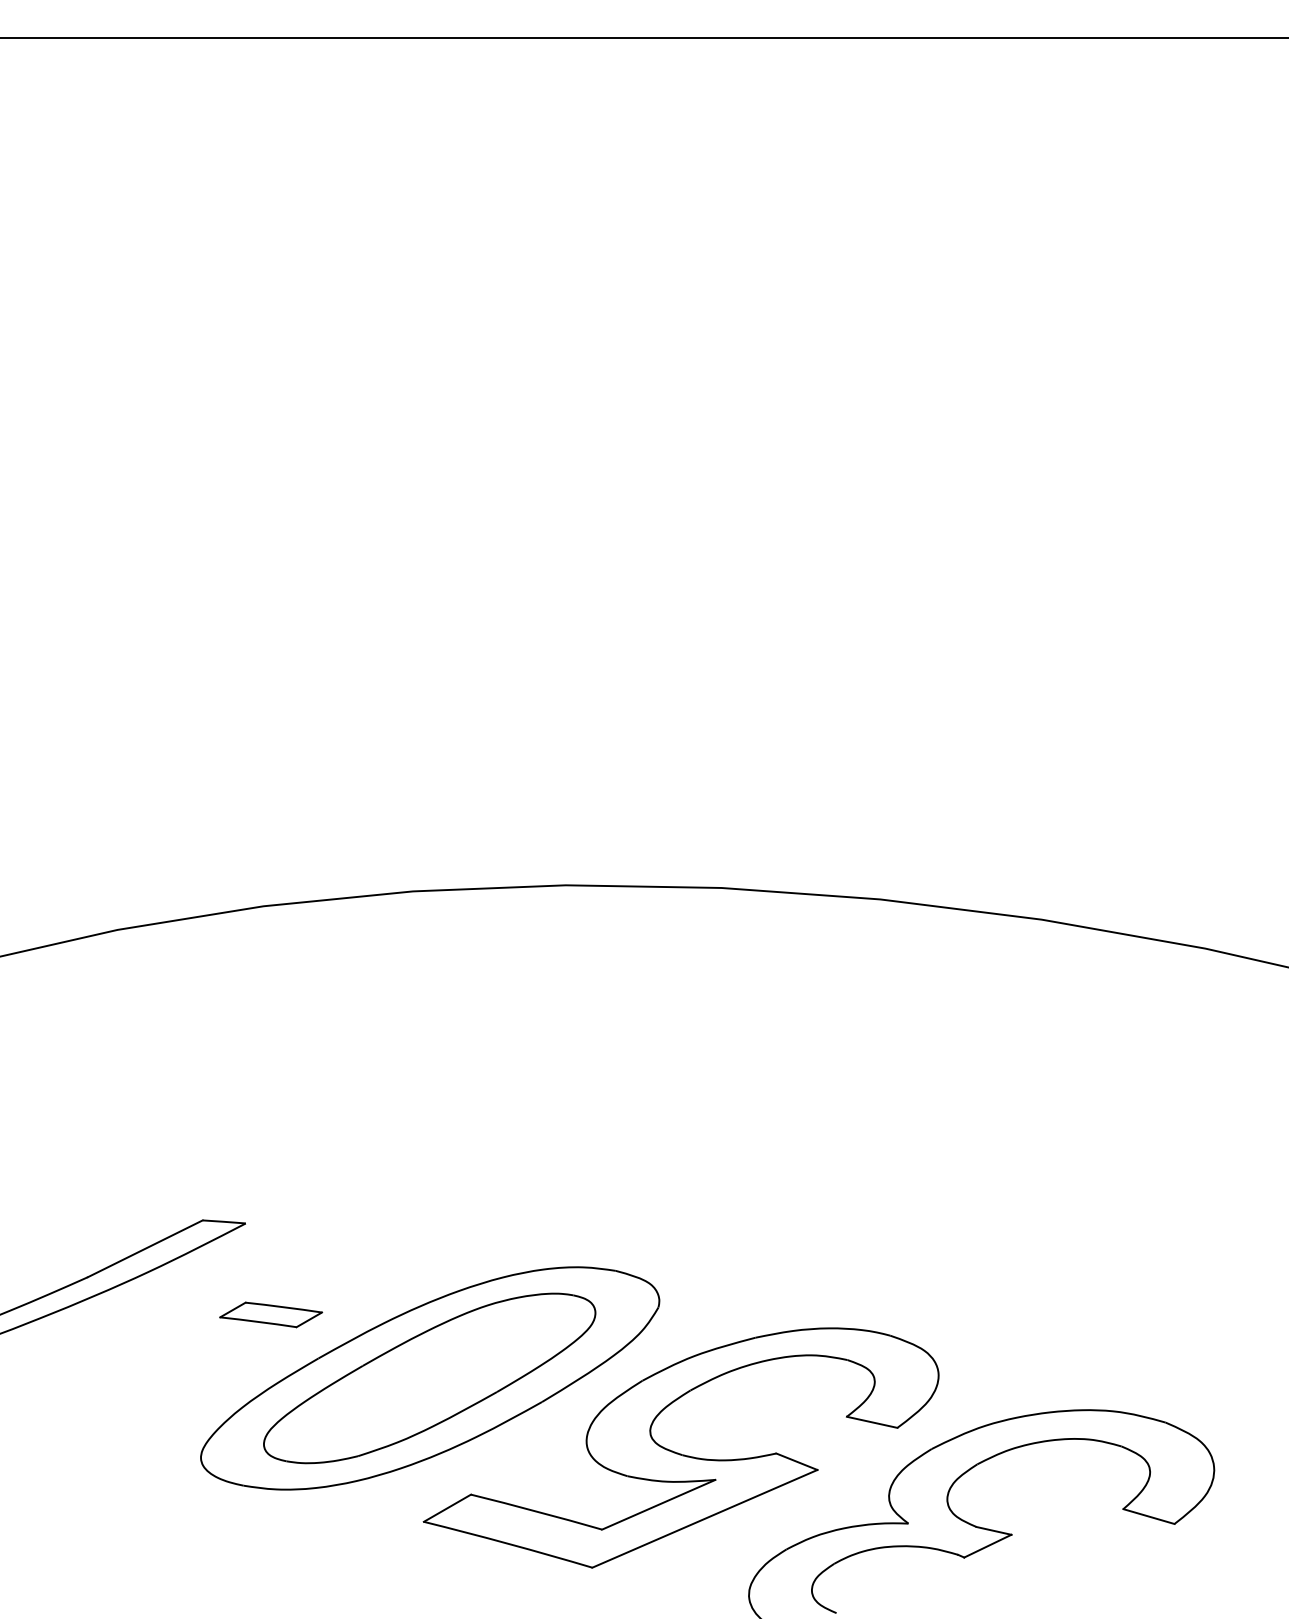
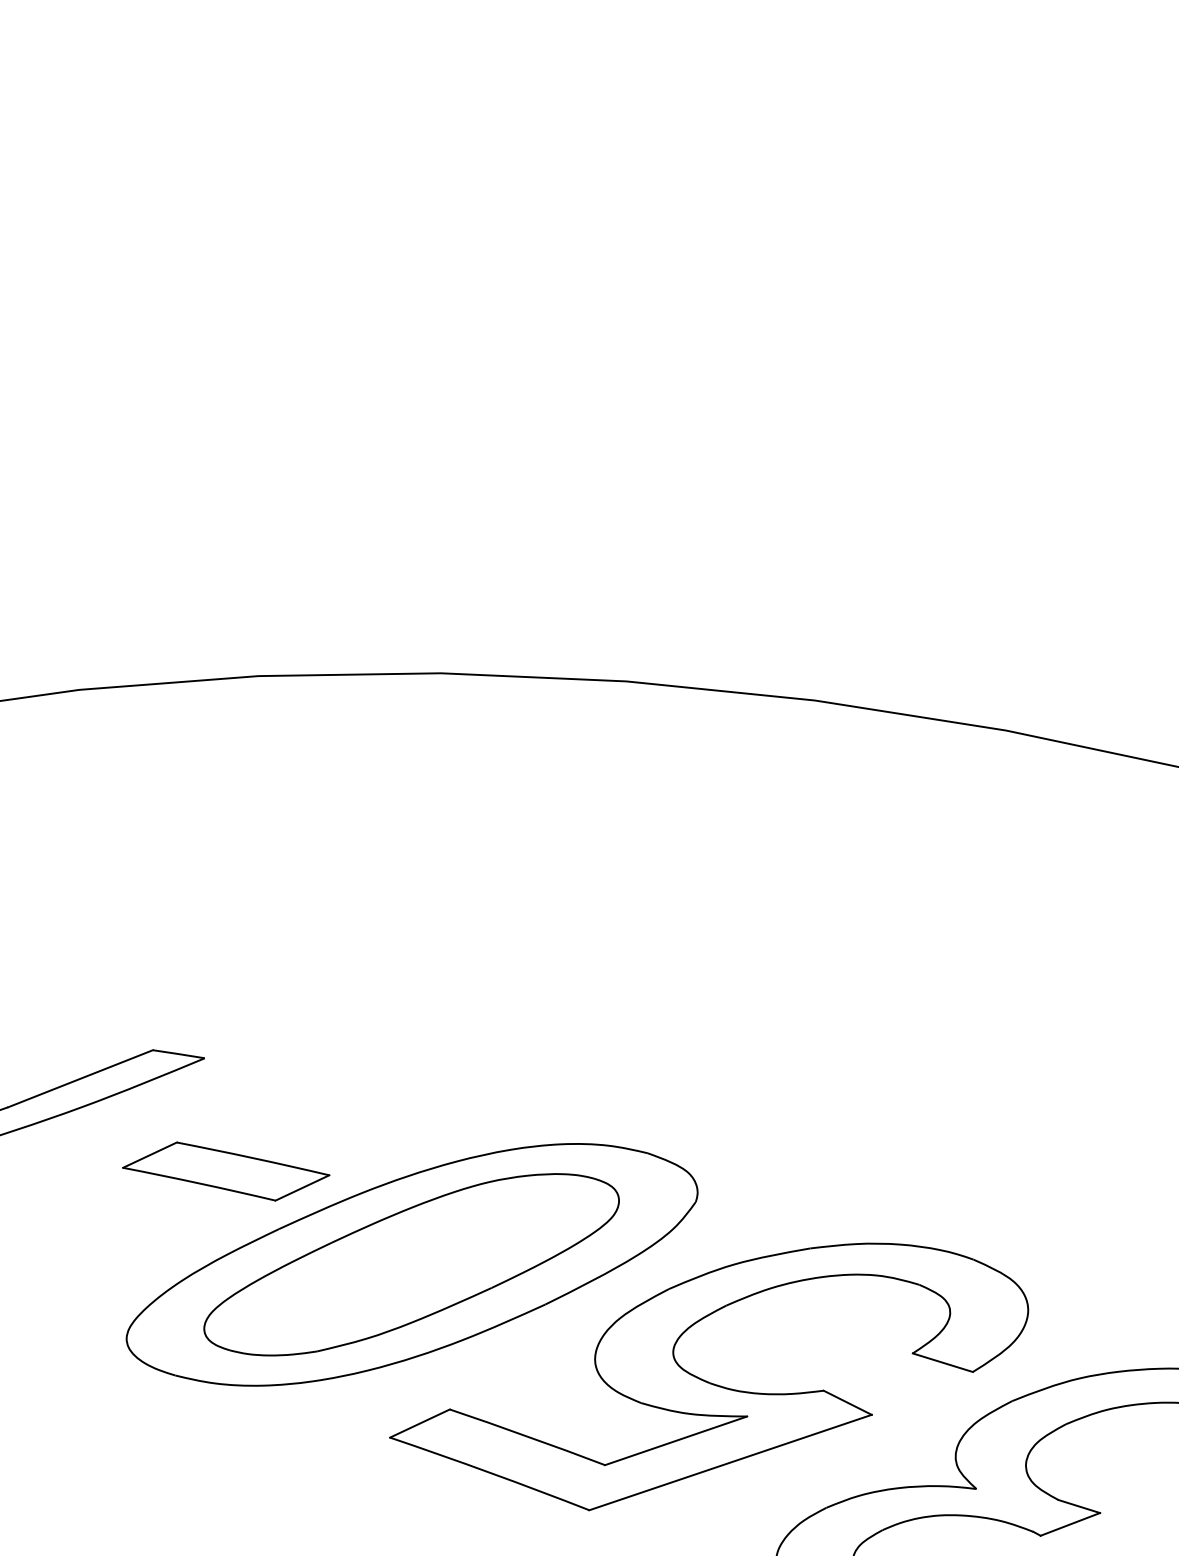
part: (270, 1314) -> (225, 1171), size x1.67

